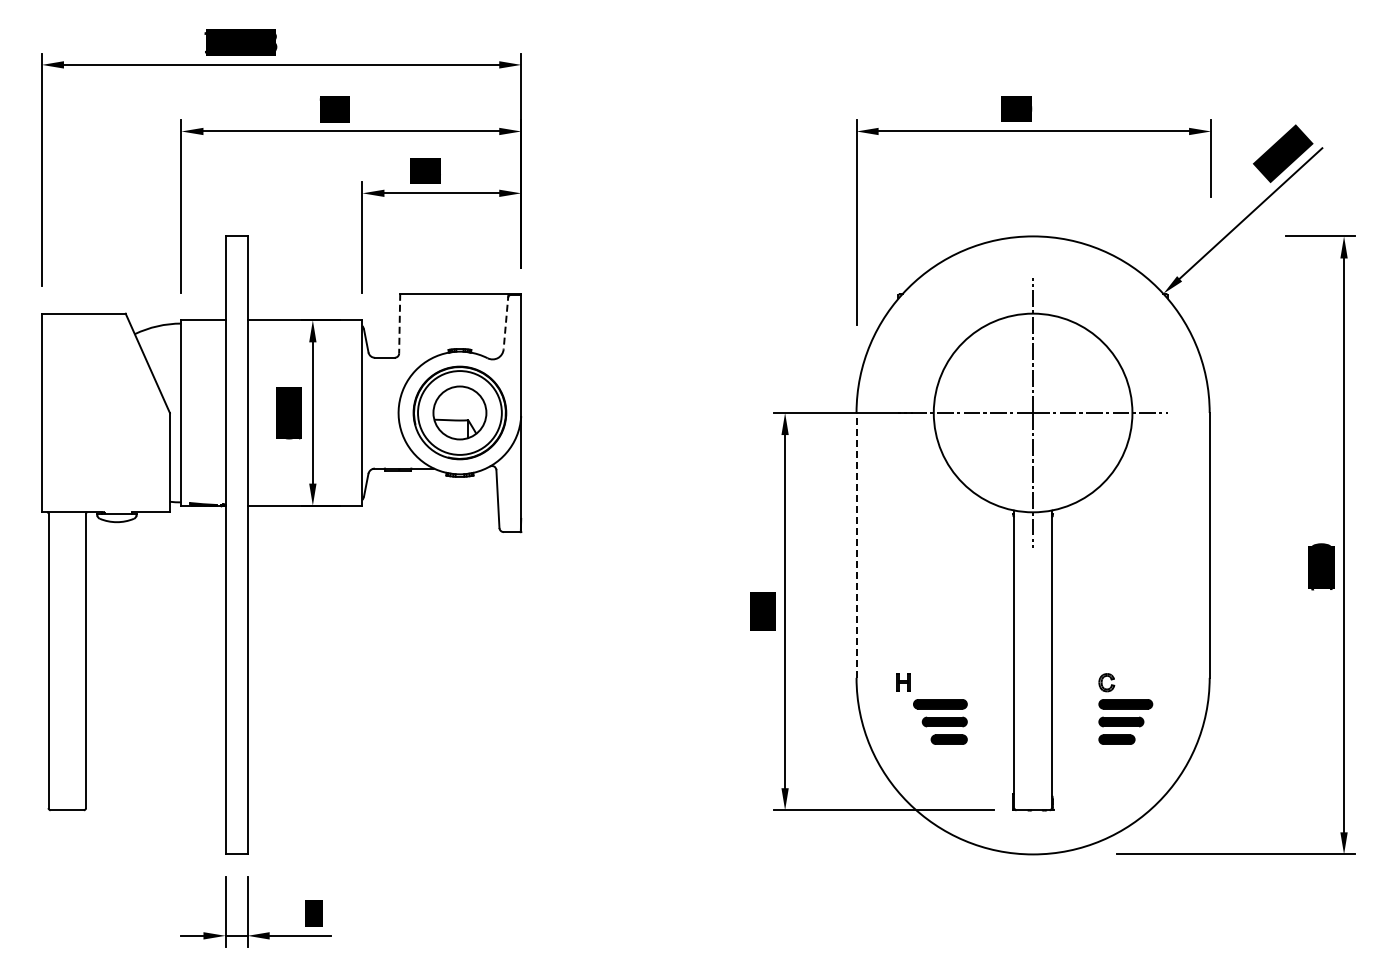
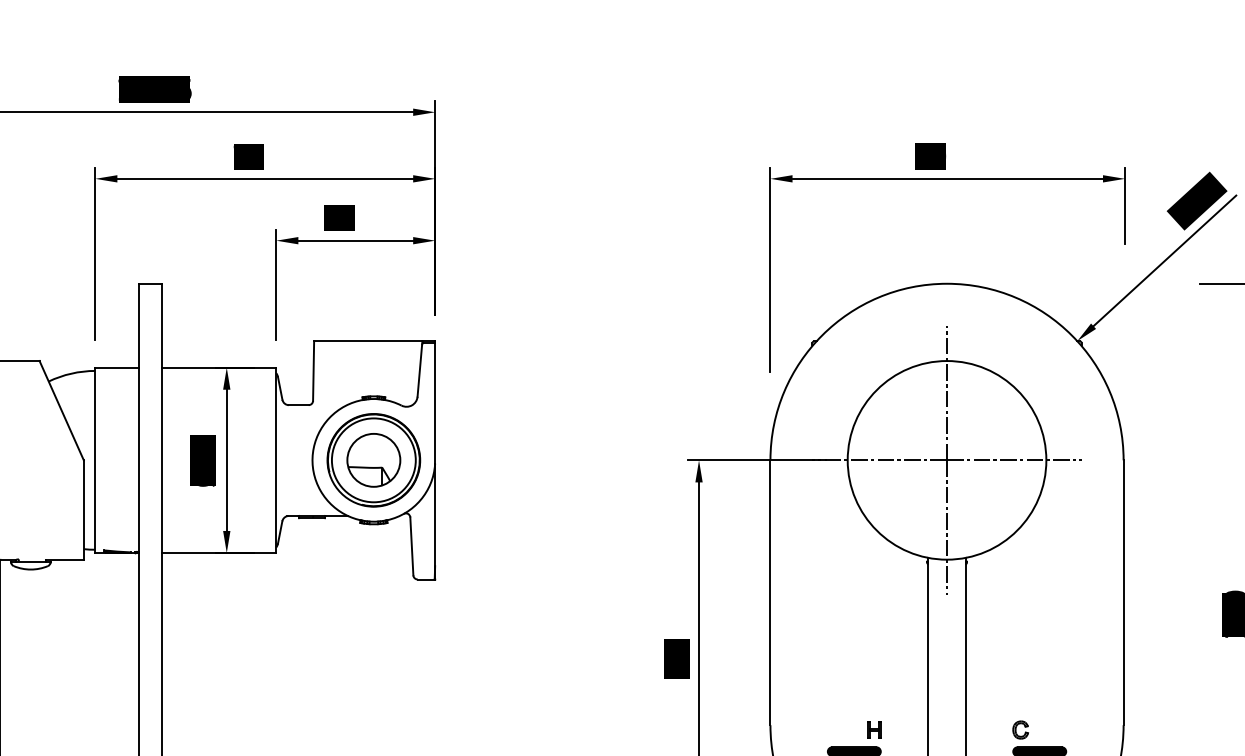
text: (276, 41) -> (190, 88), 118.3 -> 108.6
line: (506, 321) -> (420, 368), dashed -> solid
line: (399, 323) -> (313, 370), dashed -> solid
line: (856, 544) -> (770, 591), dashed -> solid
part: (903, 682) -> (874, 729), moved

